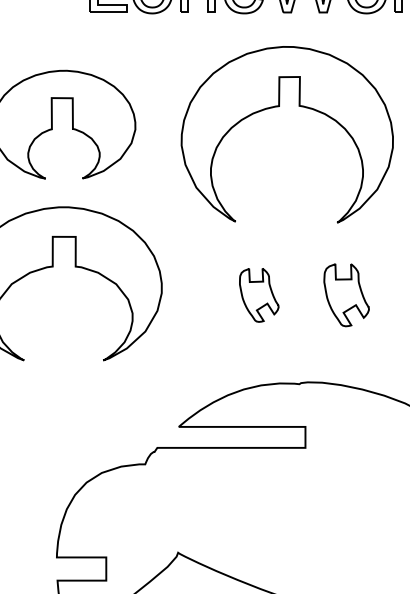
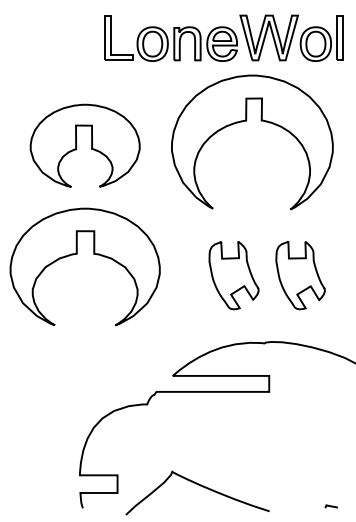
part: (279, 107) -> (246, 121), moved
part: (258, 295) -> (233, 275), size x1.67
part: (346, 295) -> (300, 275), size x1.43

